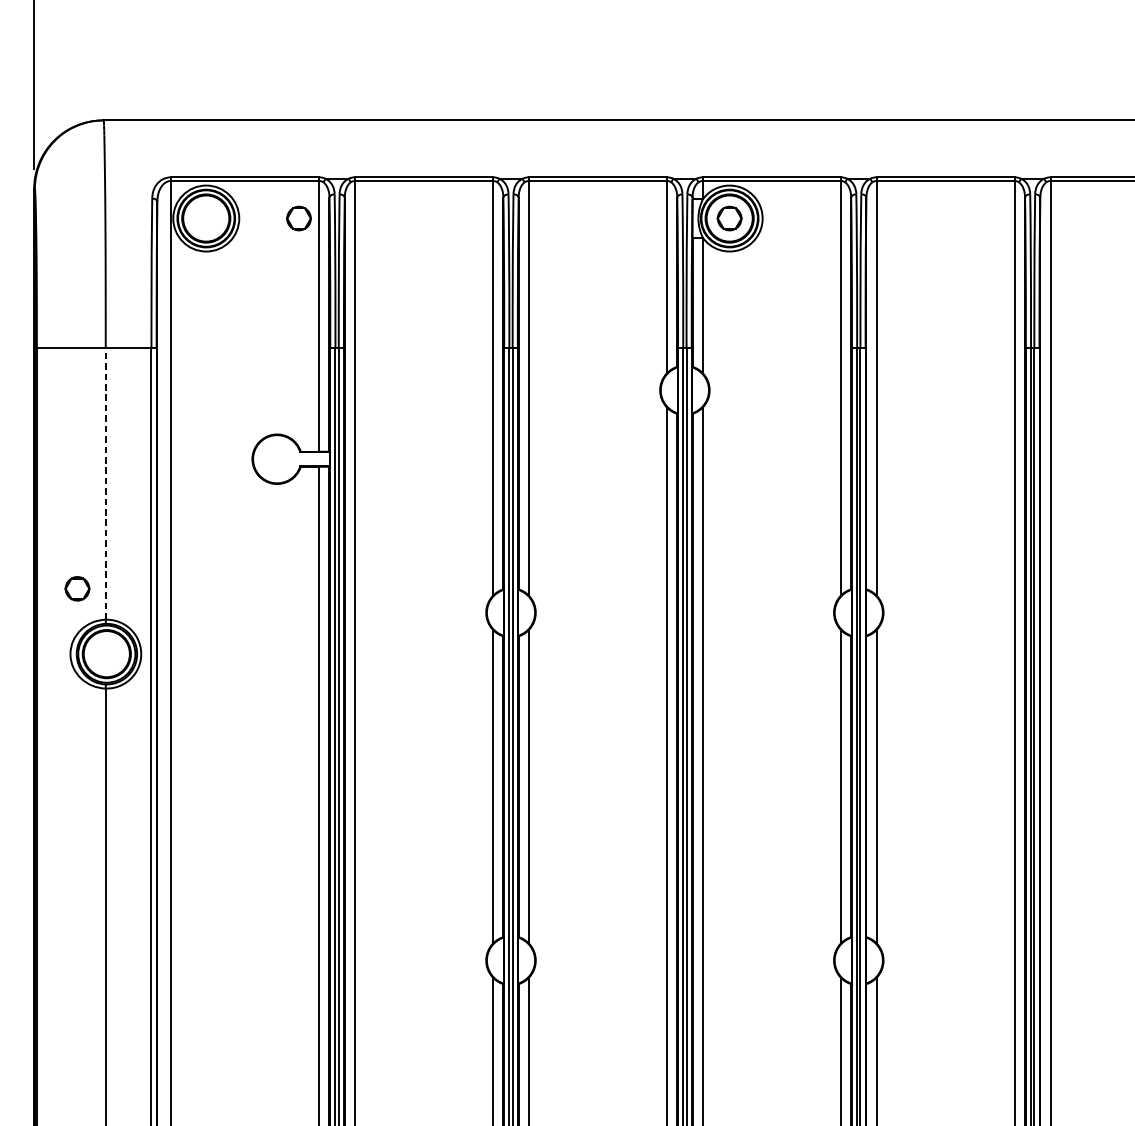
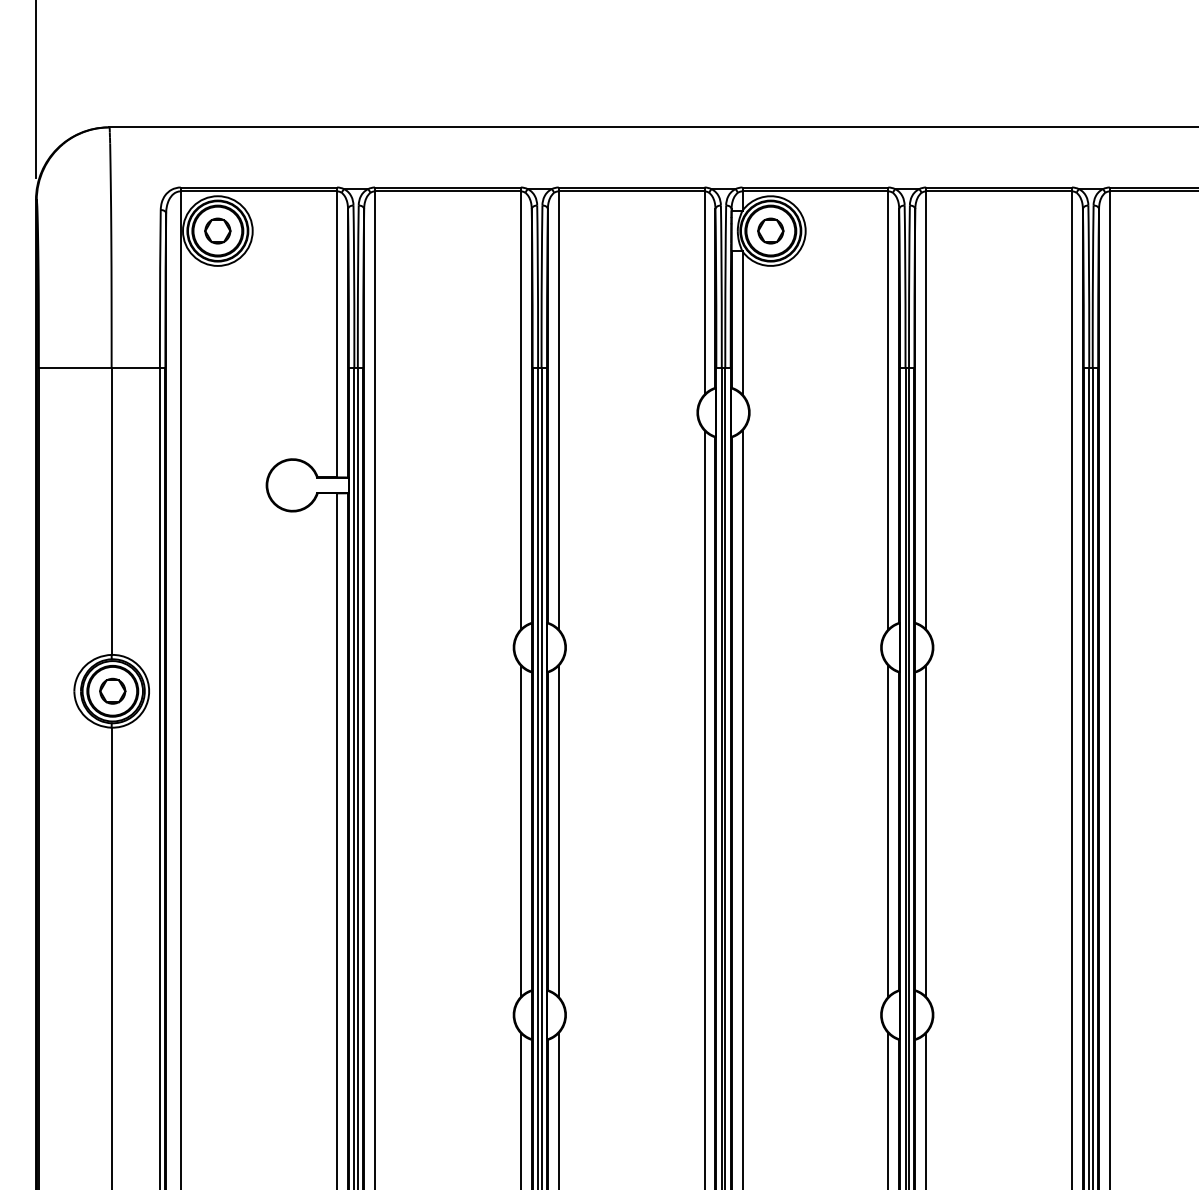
circle: (298, 218) -> (217, 230), moved
line: (105, 483) -> (111, 511), dashed -> solid
part: (77, 588) -> (112, 690), moved

